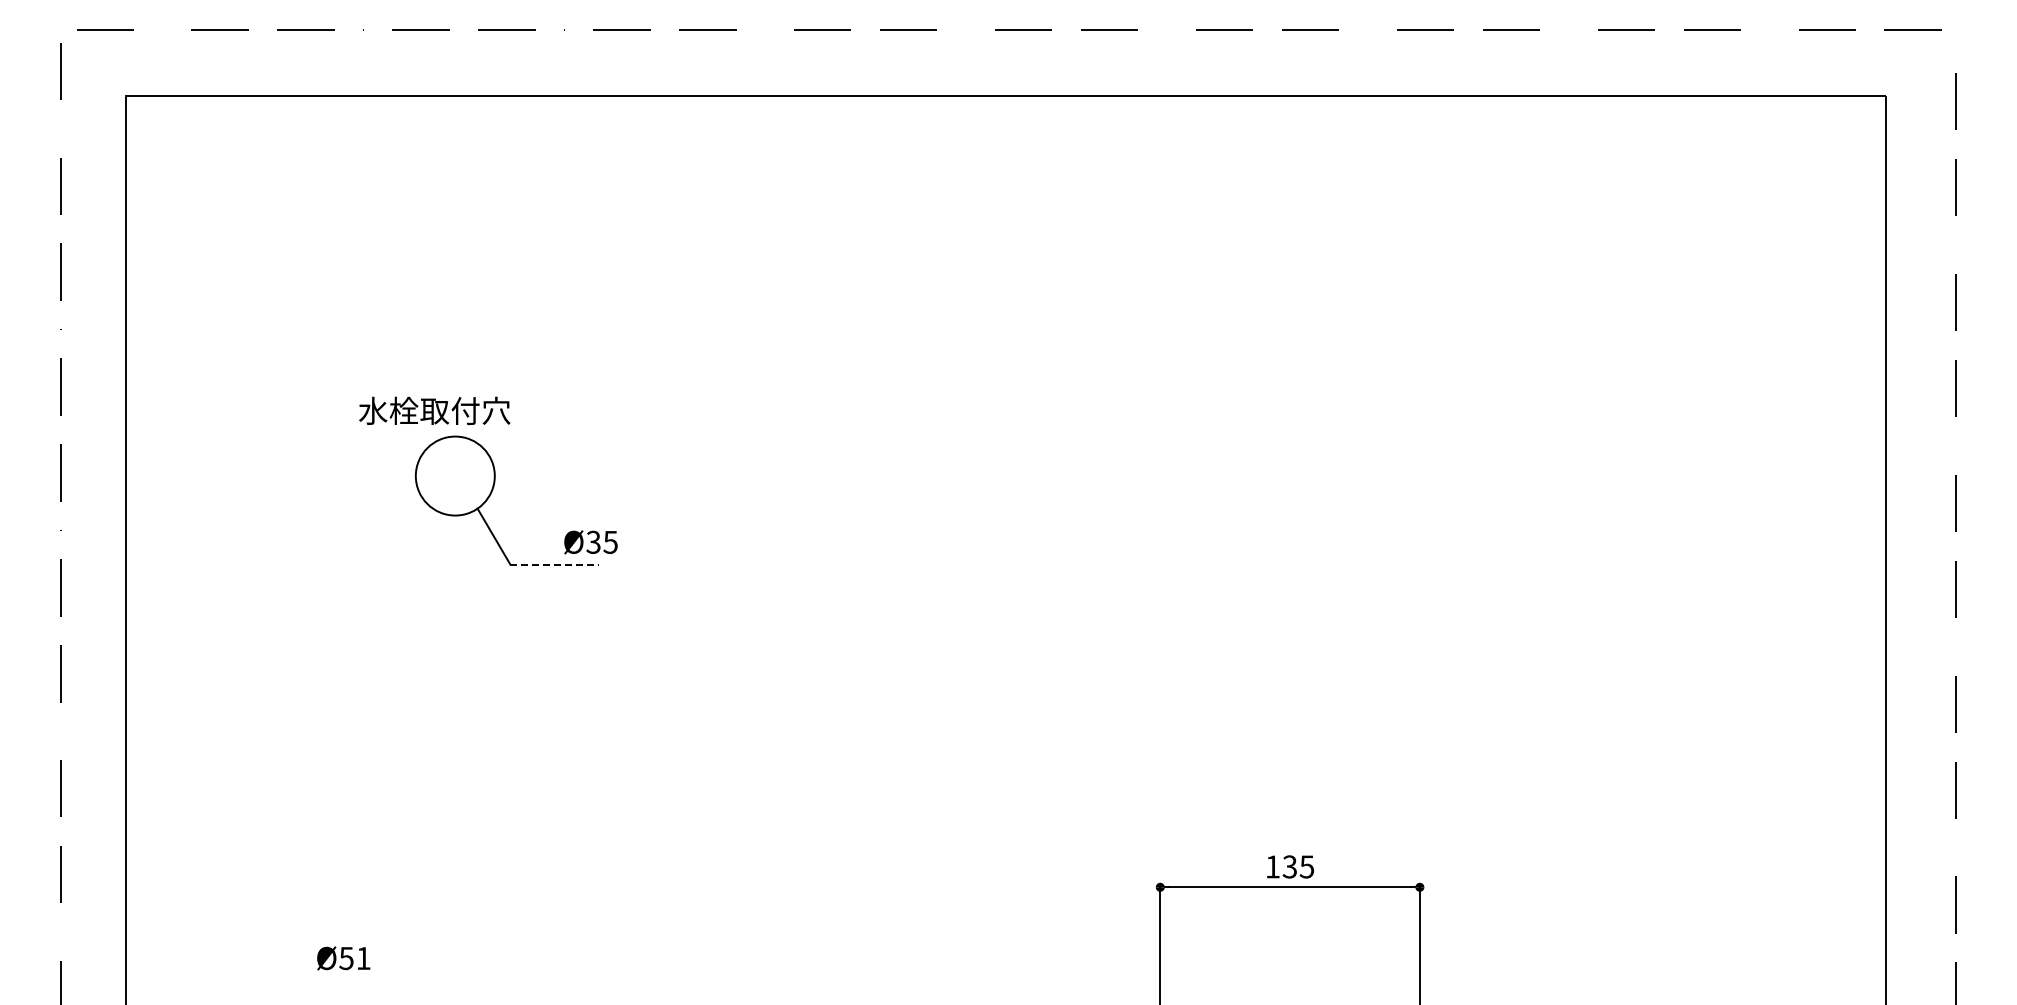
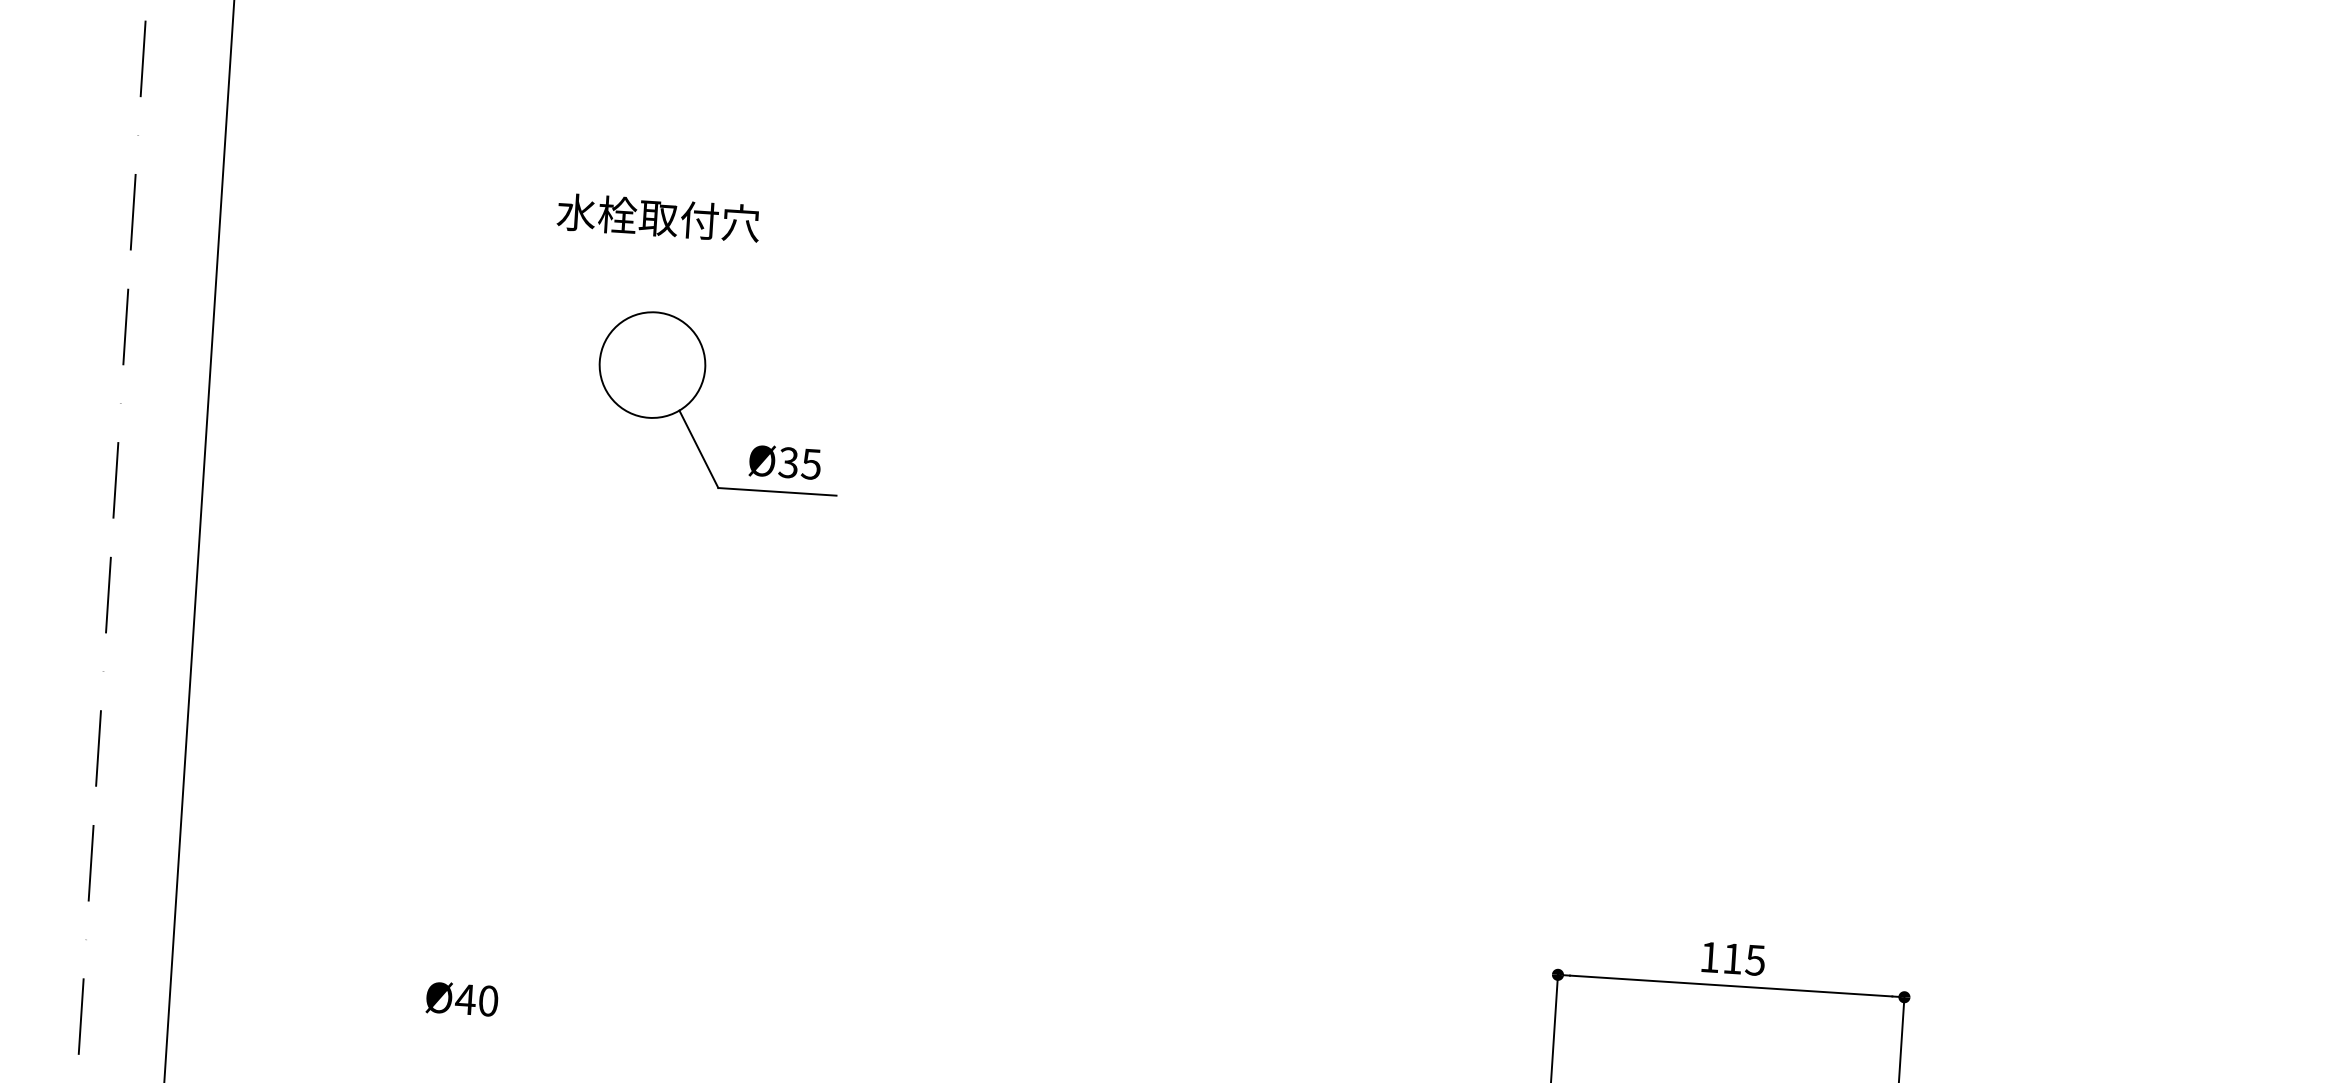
text: (434, 410) -> (658, 217), moved
text: (590, 542) -> (784, 462), moved
line: (555, 564) -> (778, 491), dashed -> solid
text: (1289, 866) -> (1732, 958), 135 -> 115
text: (354, 958) -> (476, 1000), Ø51 -> Ø40

